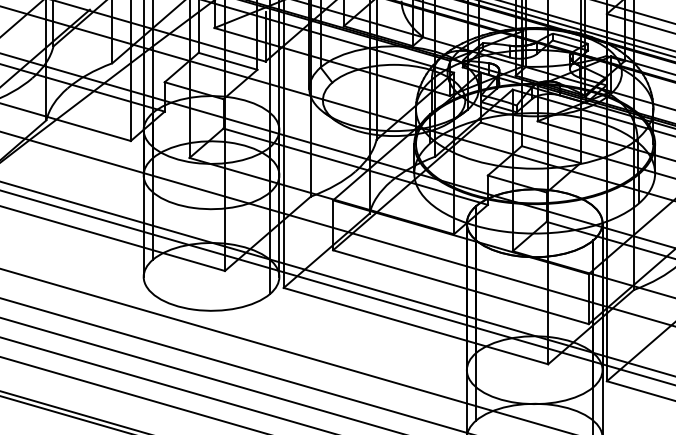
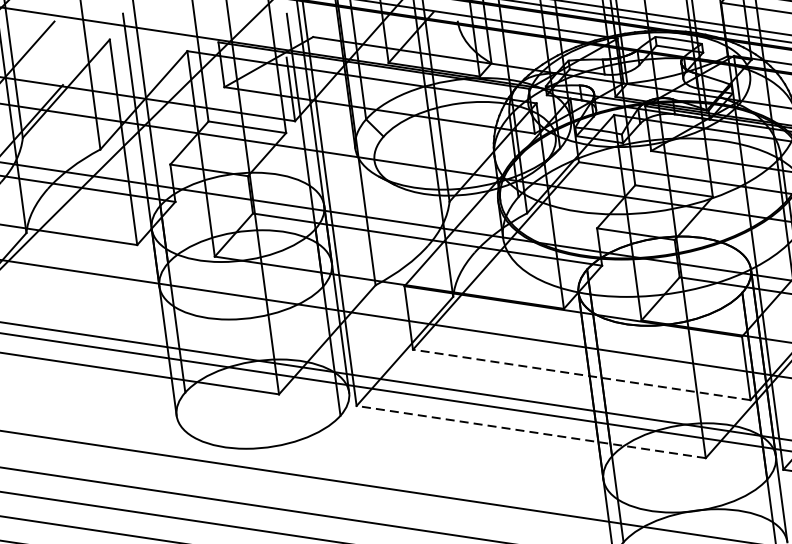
line: (460, 287) -> (581, 375), solid -> dashed
line: (415, 326) -> (530, 432), solid -> dashed

